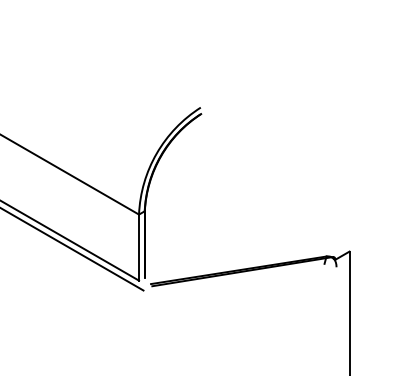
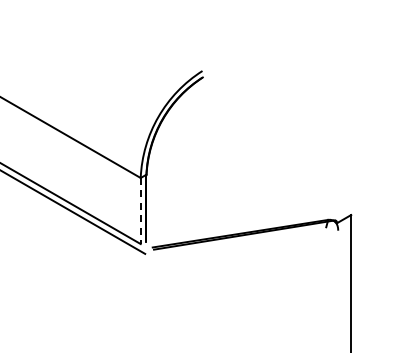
line: (139, 248) -> (141, 211), solid -> dashed

